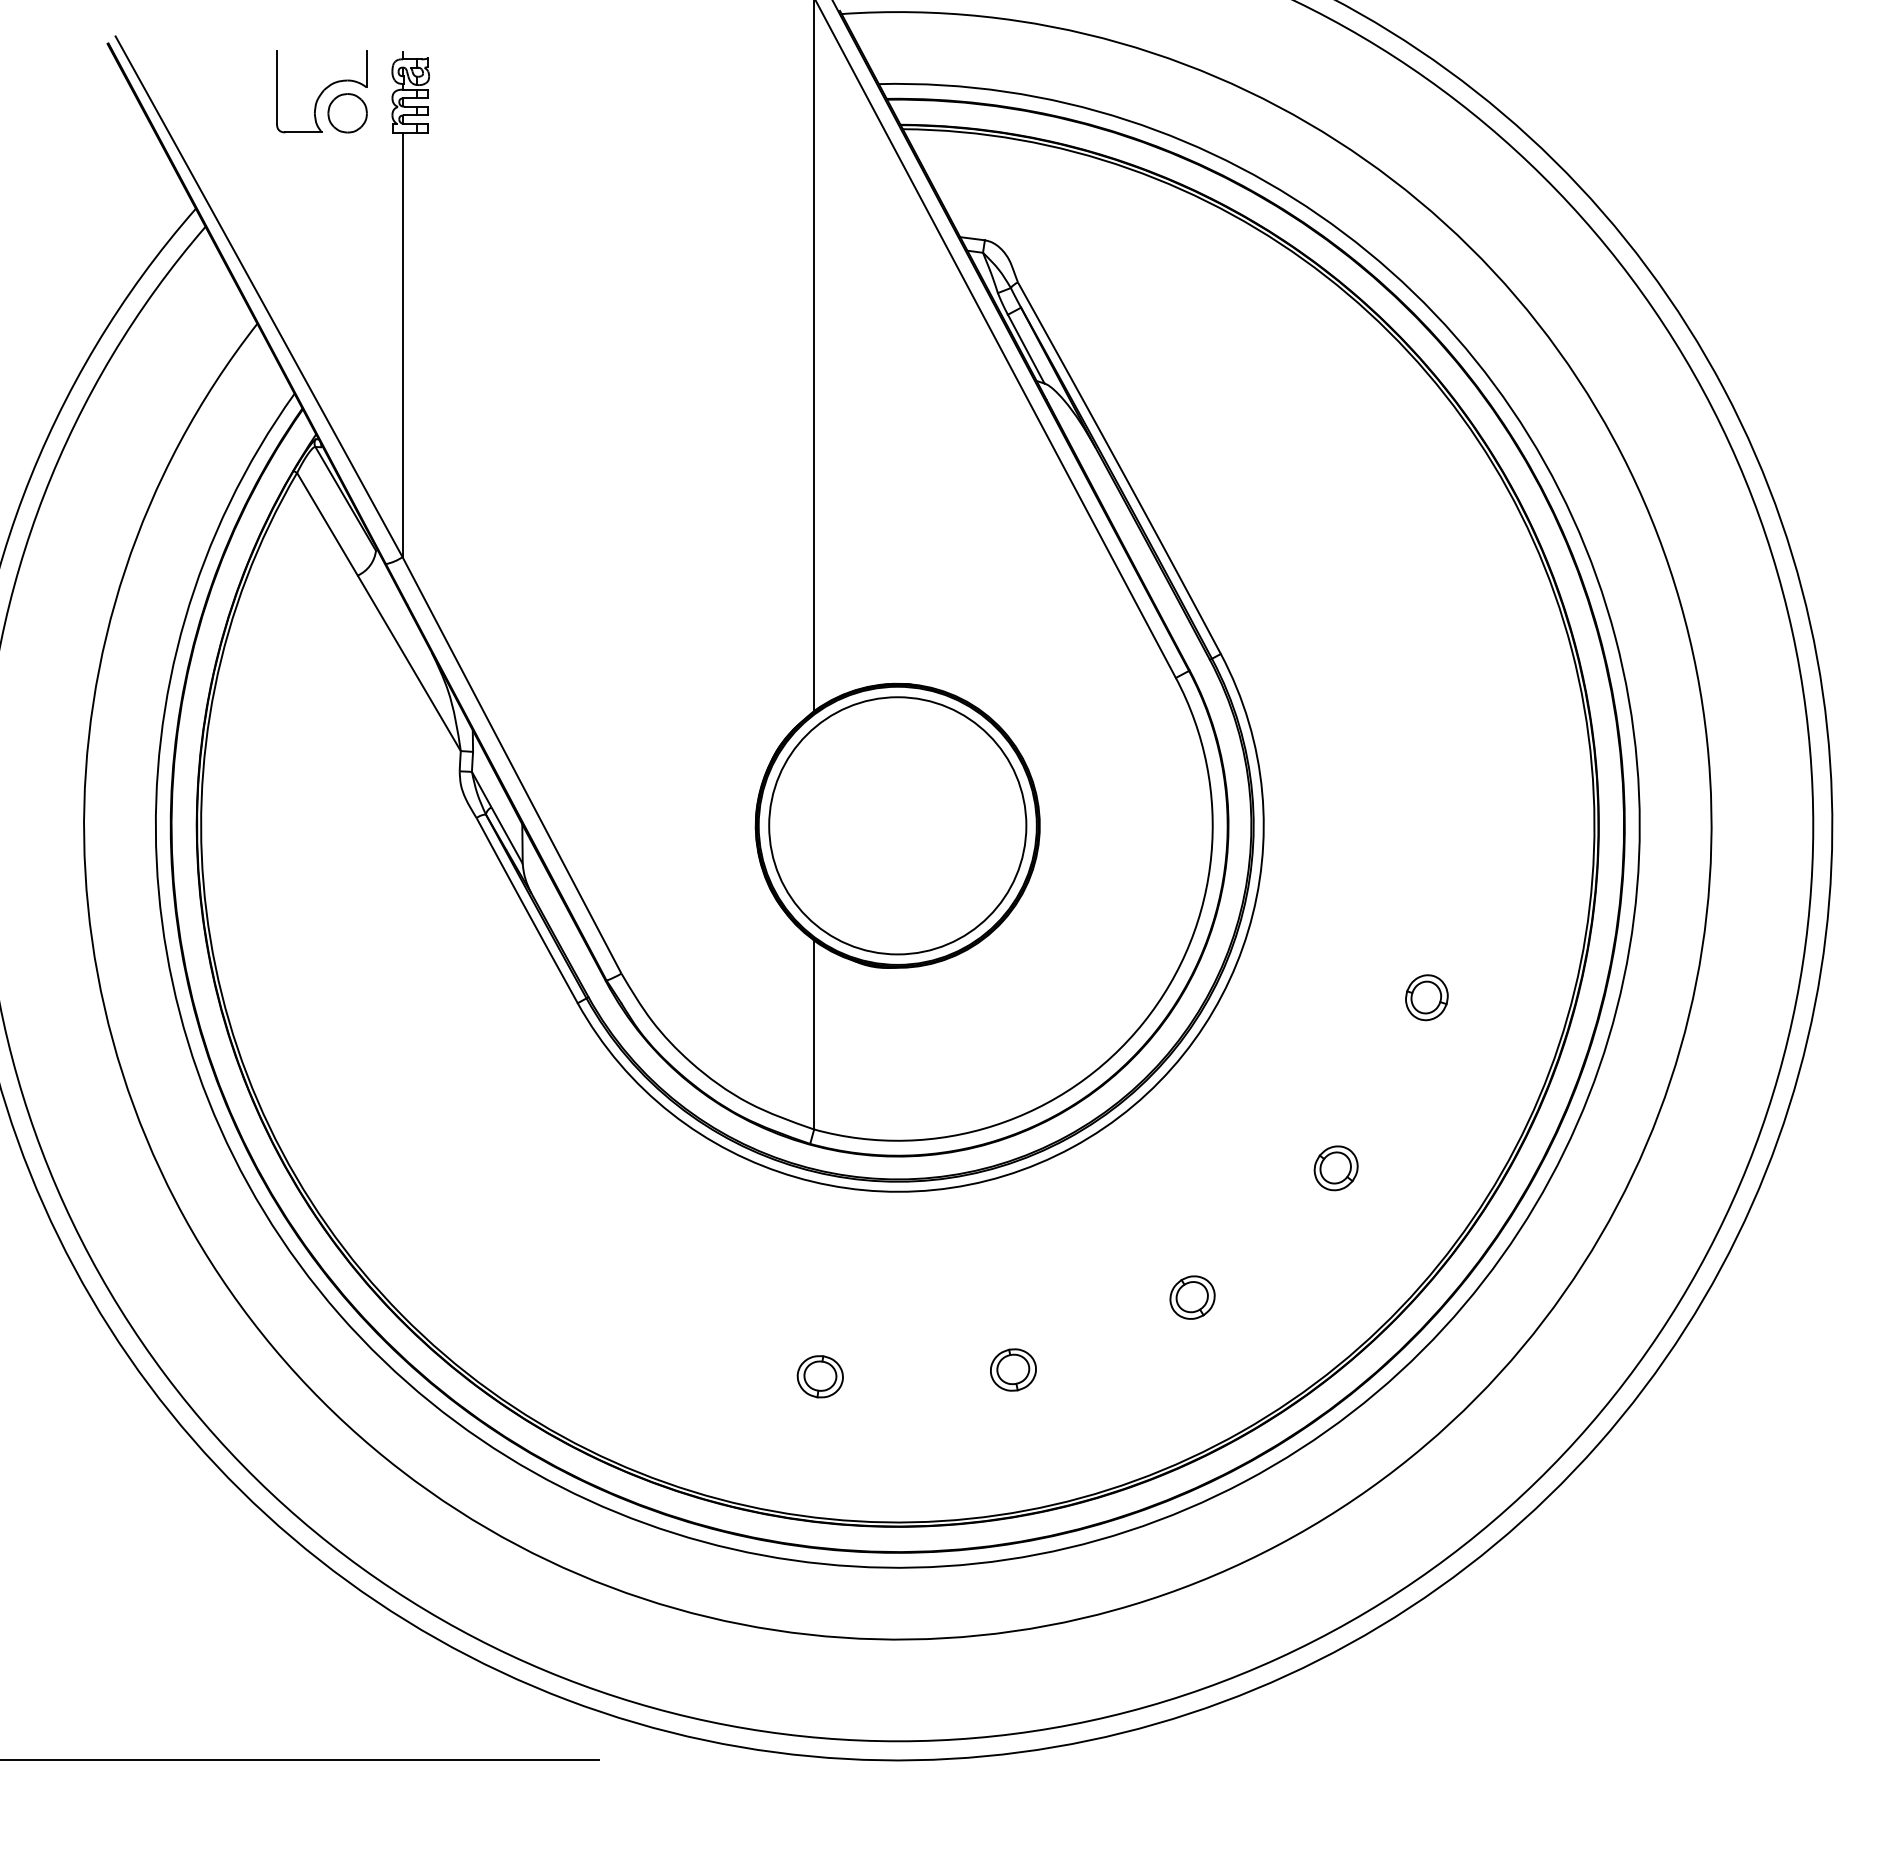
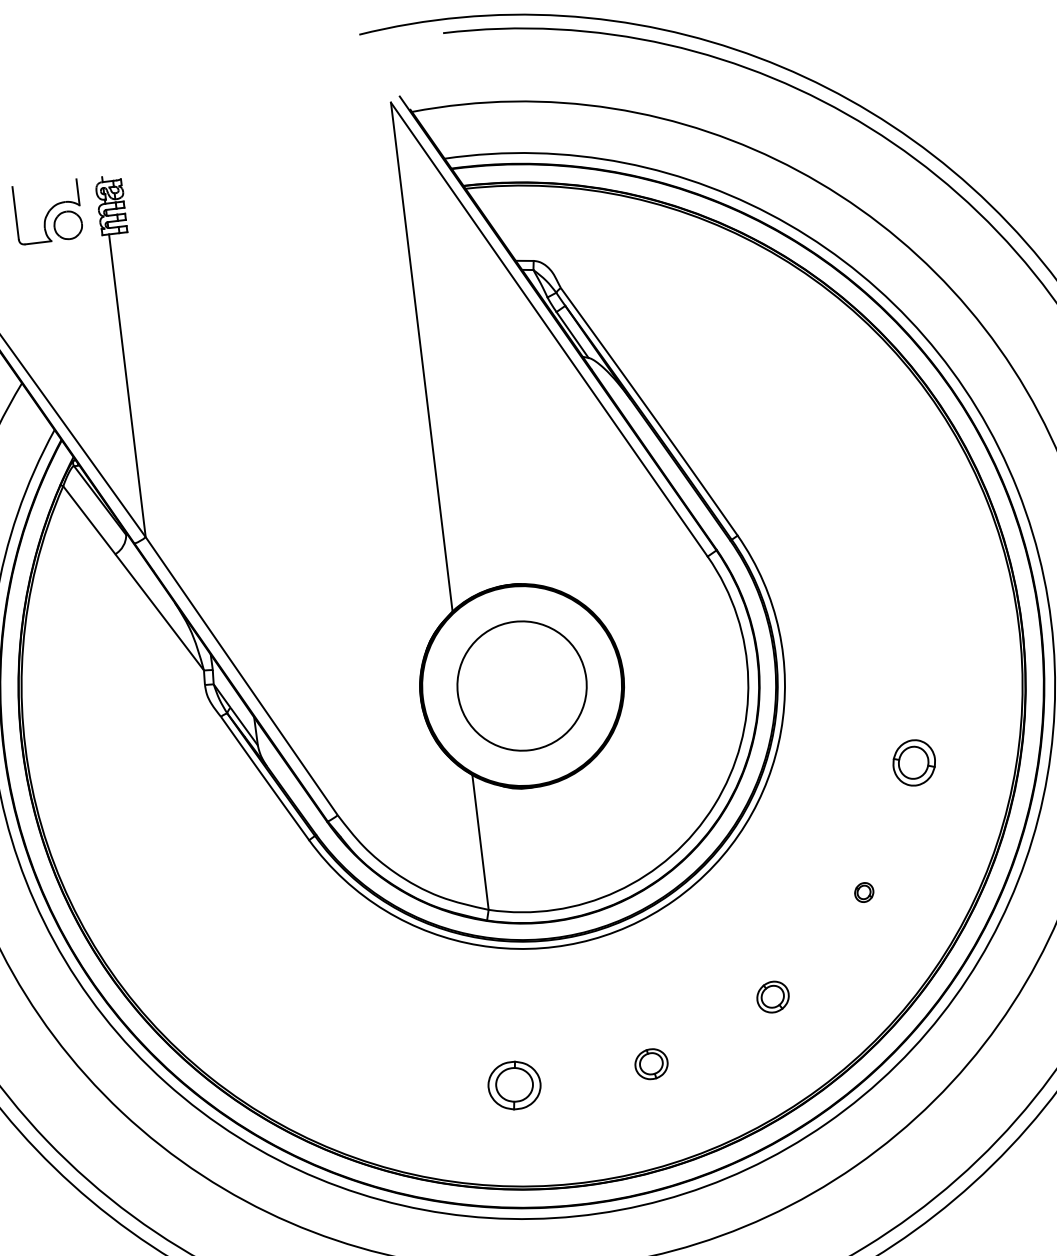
circle: (897, 825) -> (521, 685), size x0.7
part: (1426, 997) -> (913, 762), size x1.4
part: (1335, 1168) -> (863, 892), size x0.6
part: (819, 1376) -> (513, 1085), size x1.6

